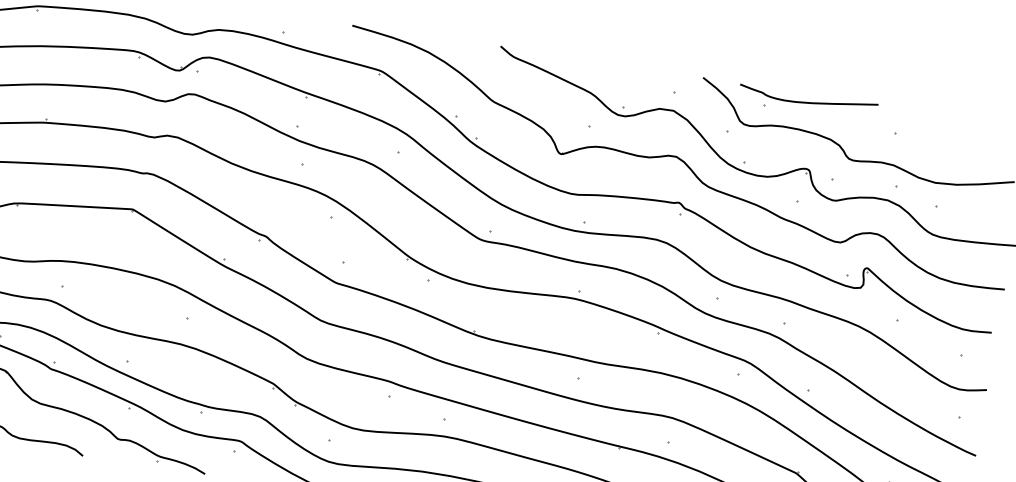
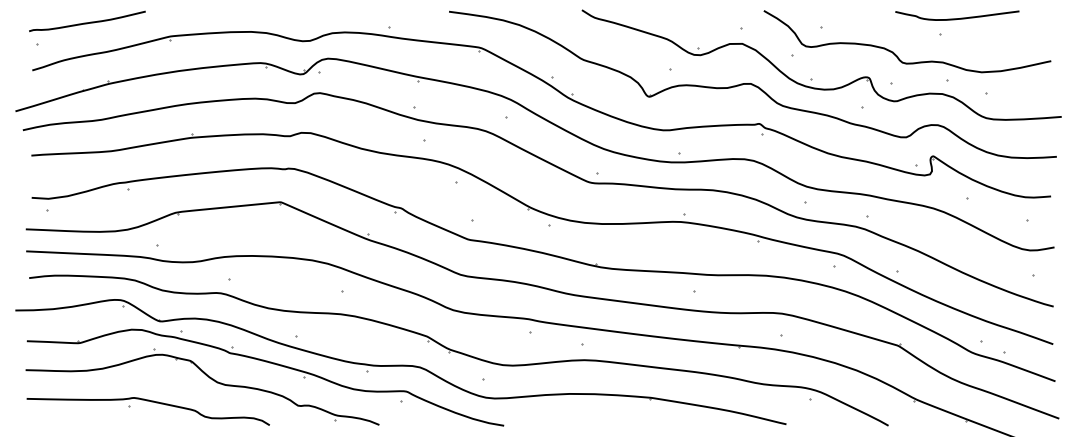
curve: (808, 102) -> (957, 18), moved

